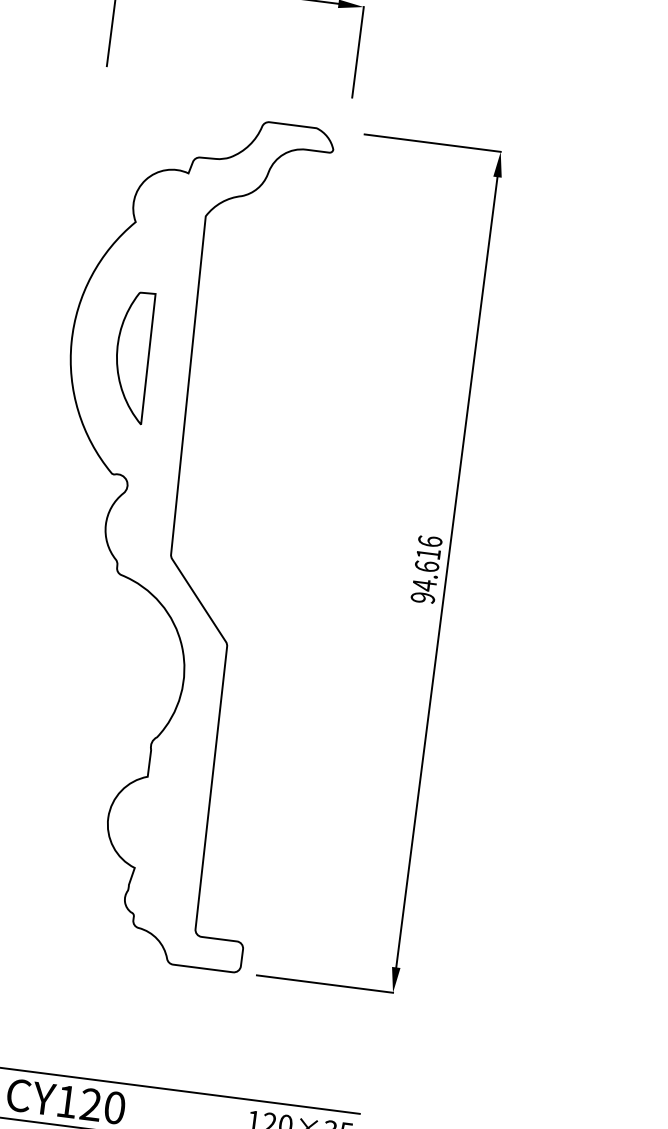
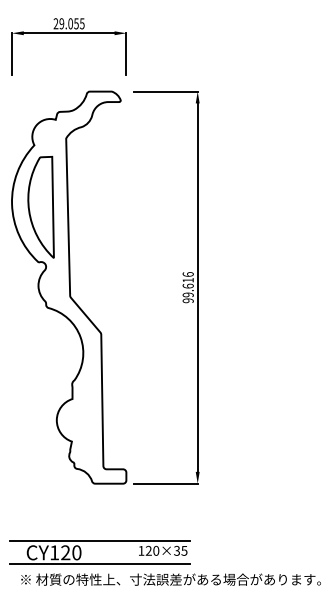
part: (131, 357) -> (40, 207), size x1.67
text: (423, 584) -> (187, 294), 94.616 -> 99.616

